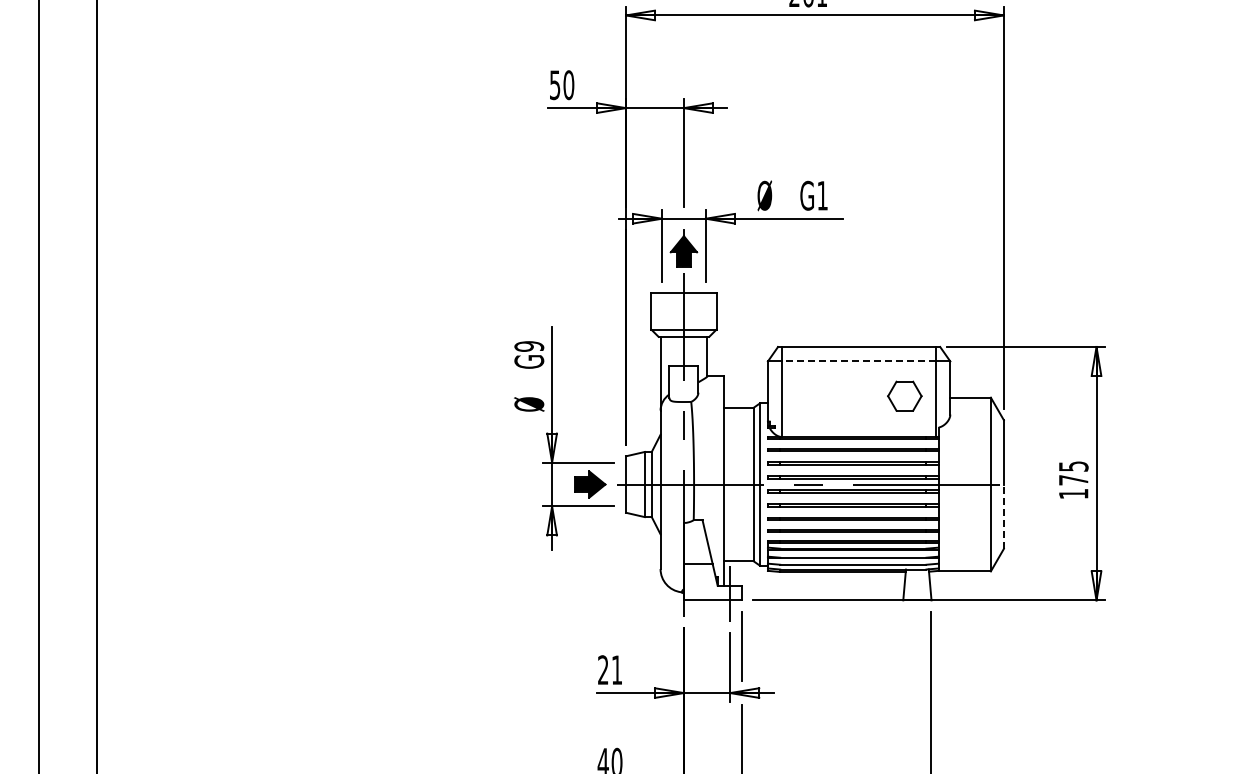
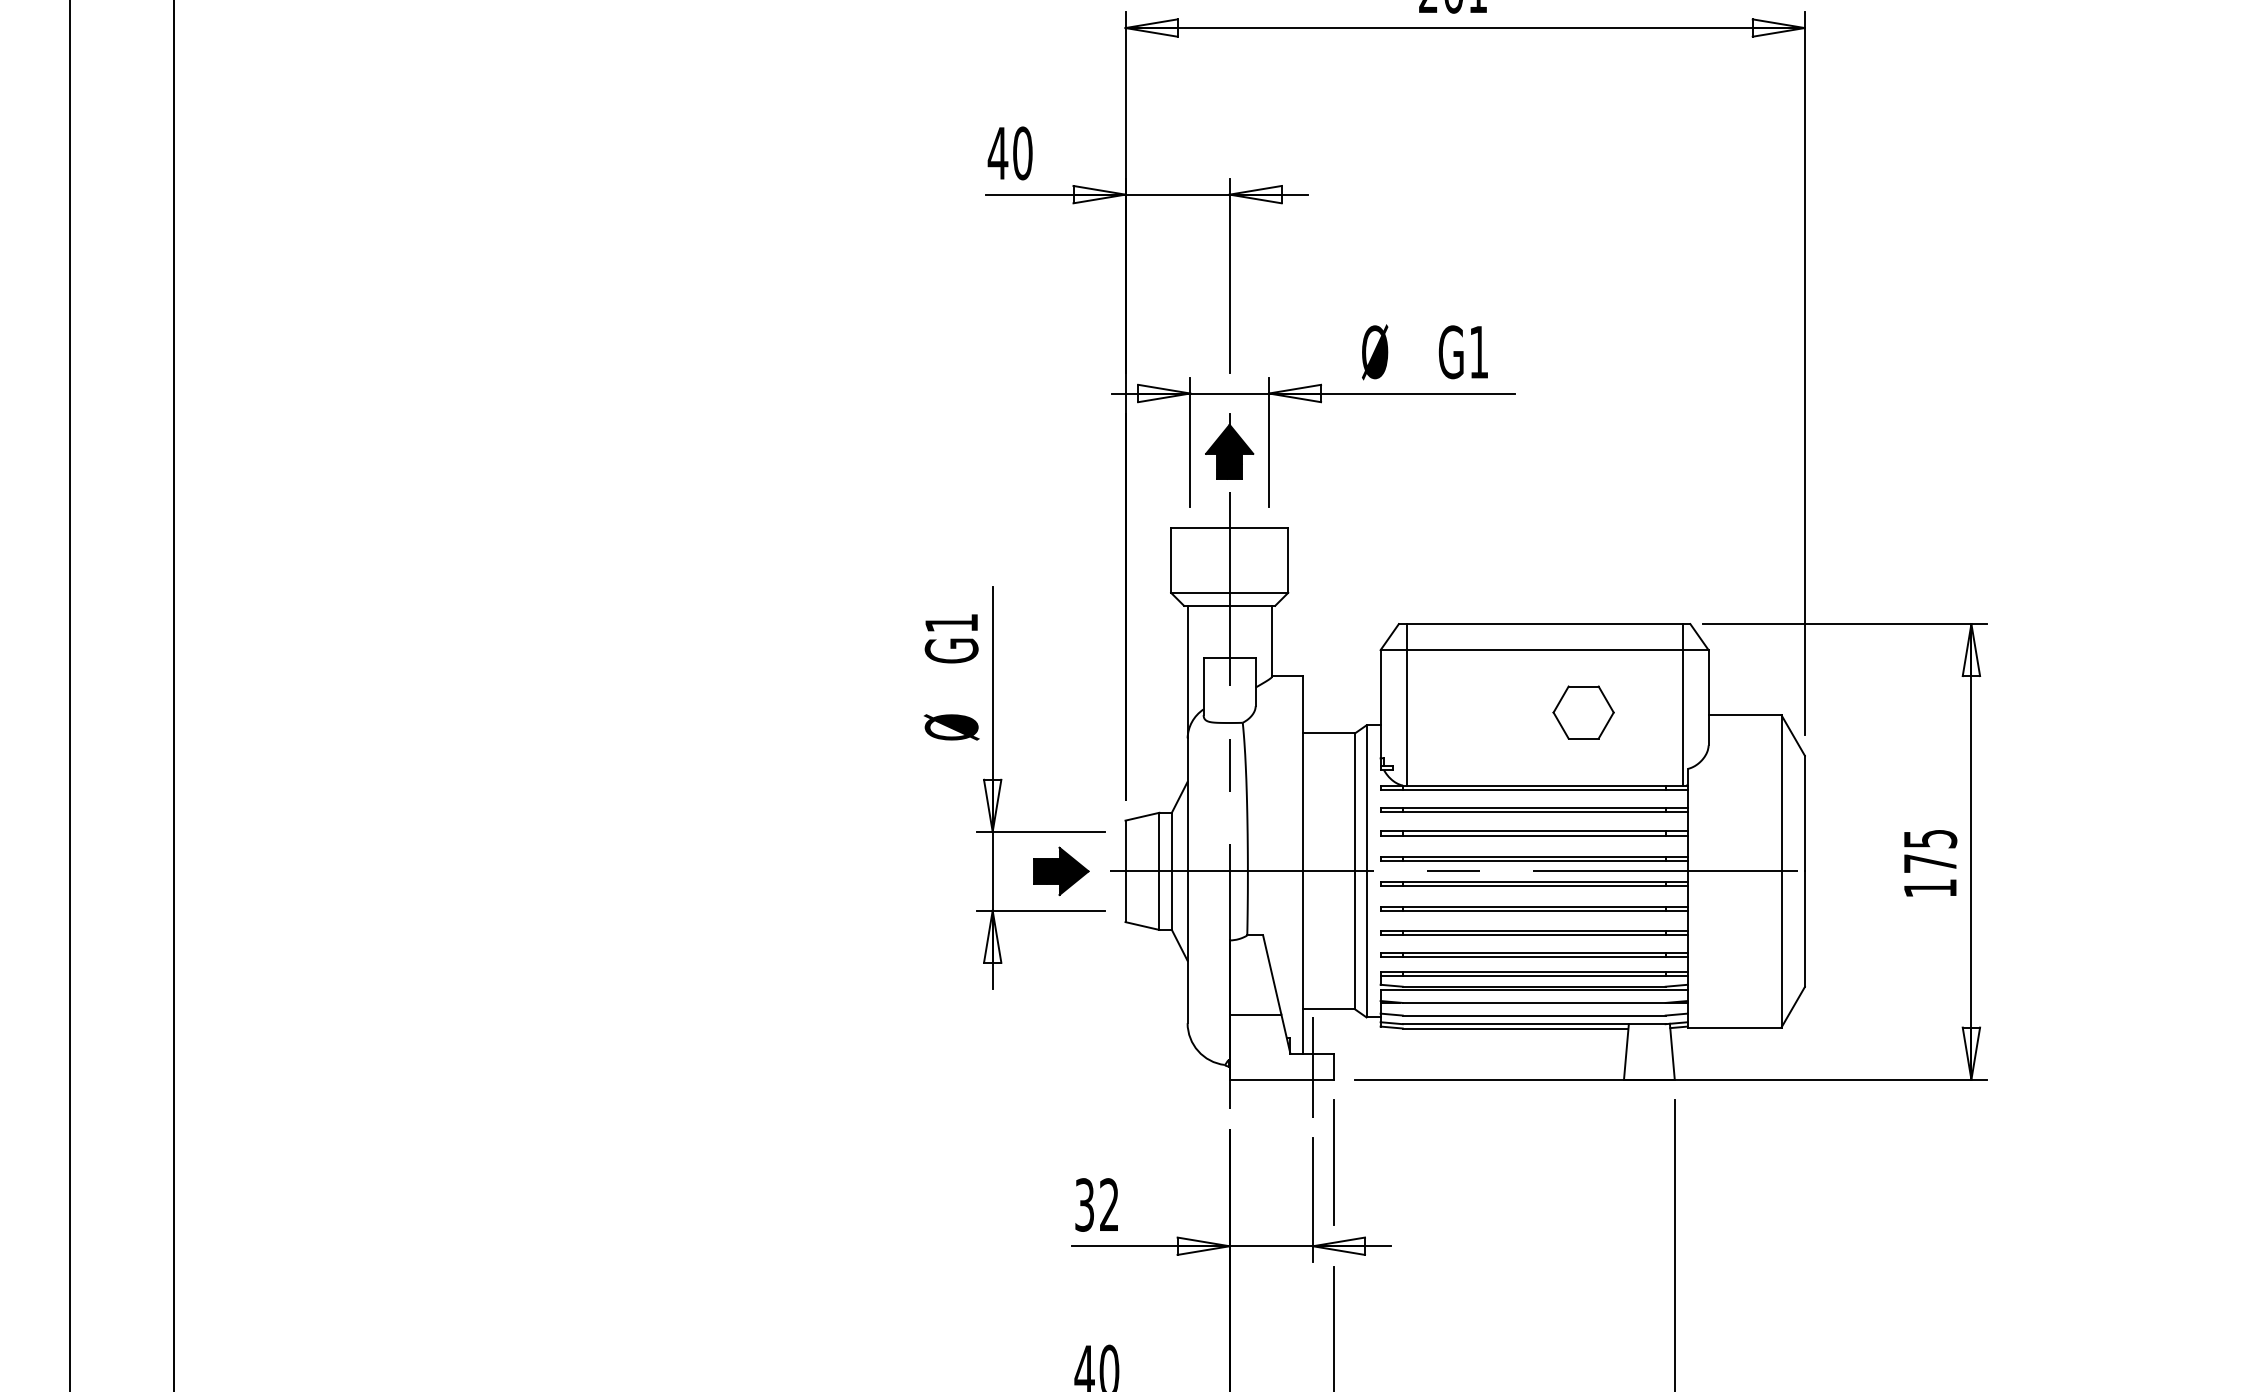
text: (554, 85) -> (996, 153), 50 -> 40
text: (529, 346) -> (952, 623), G9 -> G1
line: (859, 361) -> (1545, 650), dashed -> solid
part: (904, 395) -> (1583, 711), moved
line: (1003, 516) -> (1804, 928), dashed -> solid
text: (609, 670) -> (1095, 1205), 21 -> 32

